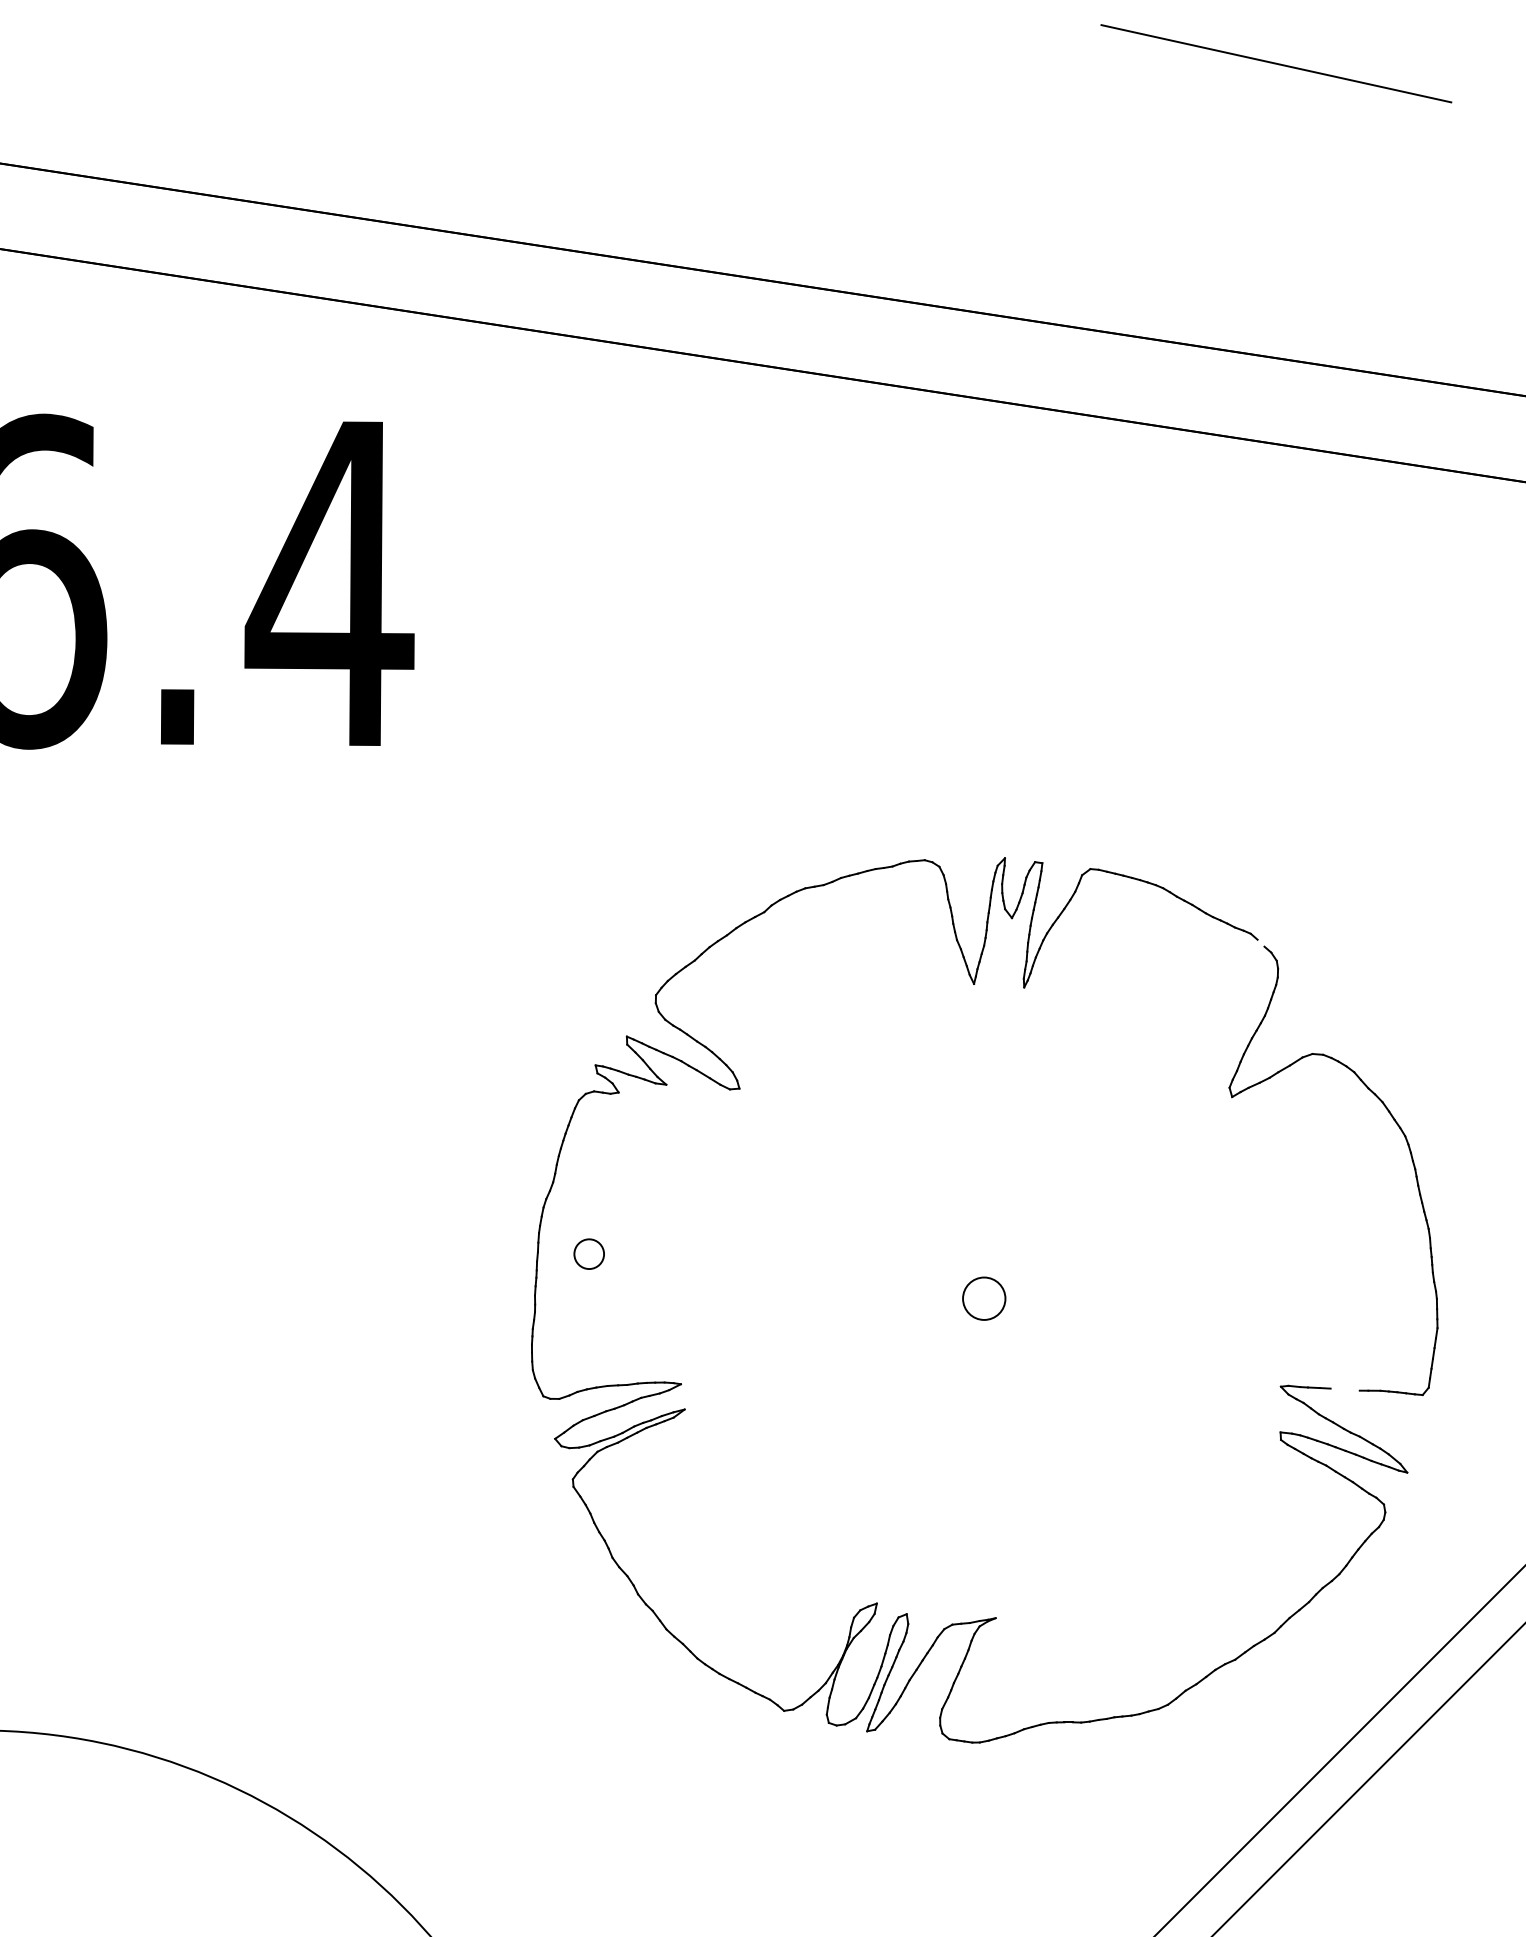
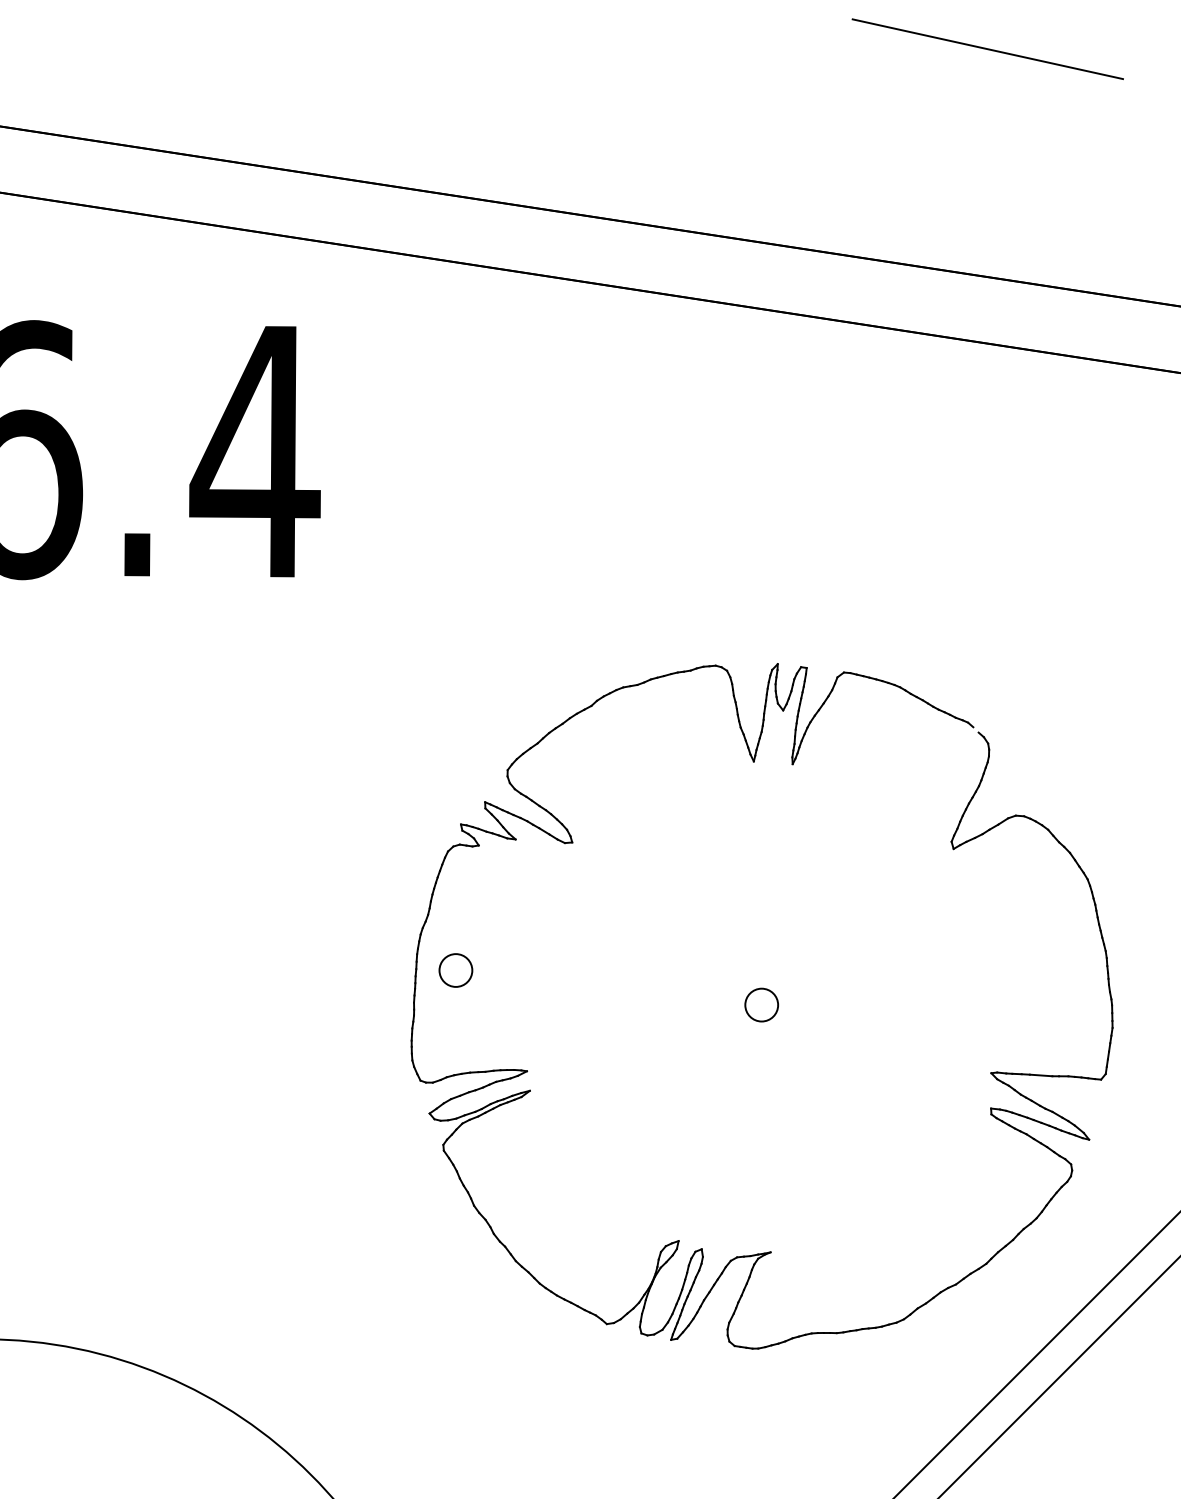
circle: (589, 1254) -> (456, 970), size x1.43
line: (1344, 1389) -> (1040, 1075), added

